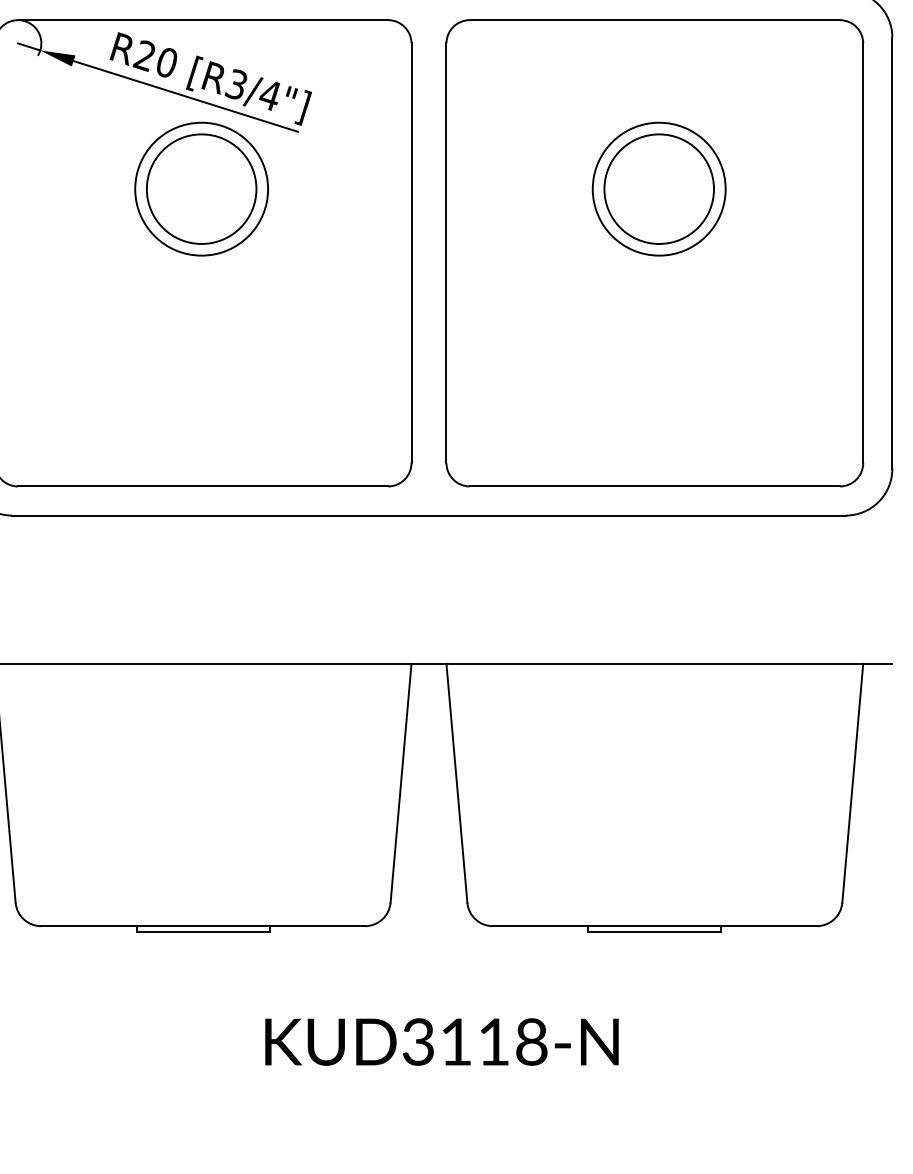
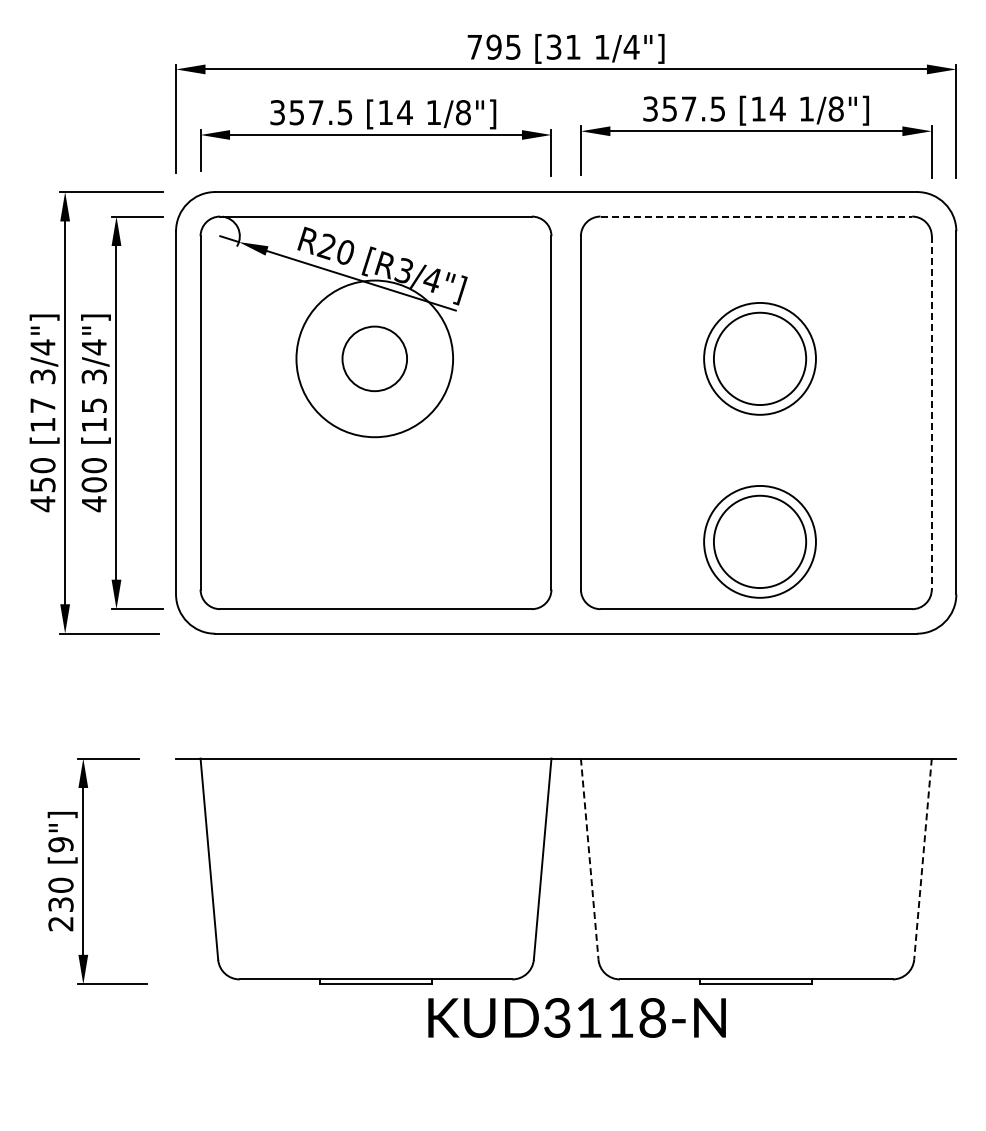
line: (655, 20) -> (756, 216), solid -> dashed
circle: (201, 188) -> (374, 358), size x0.7
circle: (201, 188) -> (374, 358), size x1.4
line: (862, 252) -> (931, 412), solid -> dashed
part: (658, 406) -> (759, 541), added
line: (456, 783) -> (589, 859), solid -> dashed
line: (853, 783) -> (923, 859), solid -> dashed
text: (441, 1041) -> (576, 1017), moved

